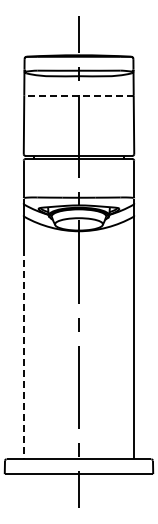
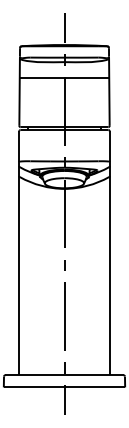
line: (79, 95) -> (64, 77), dashed -> solid
line: (23, 354) -> (19, 289), dashed -> solid

